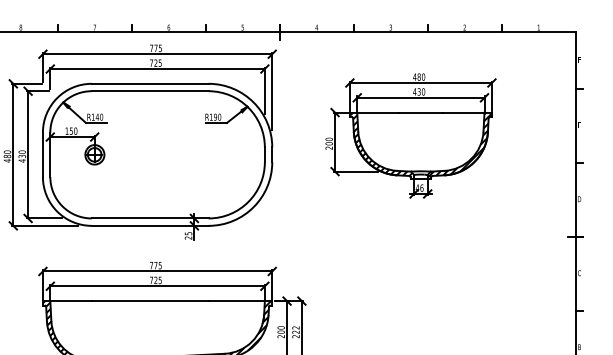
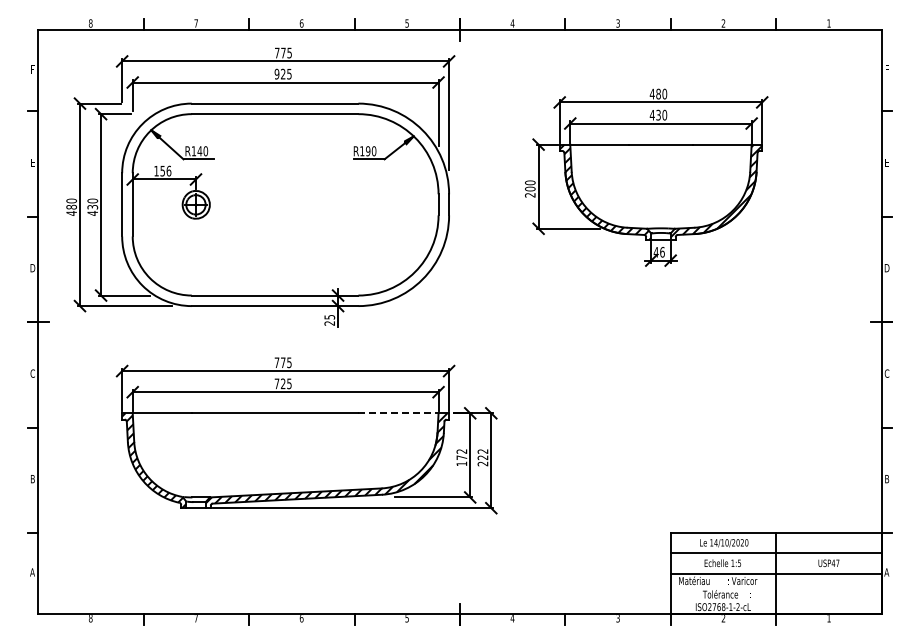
text: (151, 63) -> (276, 74), 725 -> 925
text: (75, 130) -> (168, 170), 150 -> 156
line: (236, 301) -> (398, 413), solid -> dashed
text: (280, 332) -> (461, 457), 200 -> 172

